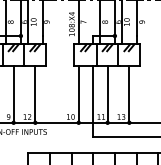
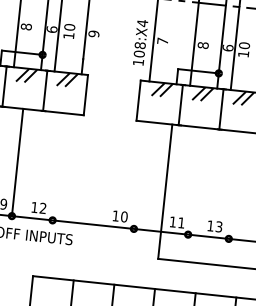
line: (35, 93) -> (58, 165), removed
line: (78, 93) -> (139, 173), removed
line: (107, 93) -> (193, 179), removed
line: (129, 93) -> (234, 184), removed

